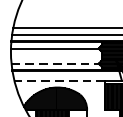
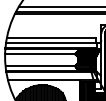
line: (55, 64) -> (40, 66), dashed -> solid
line: (59, 80) -> (43, 79), dashed -> solid

